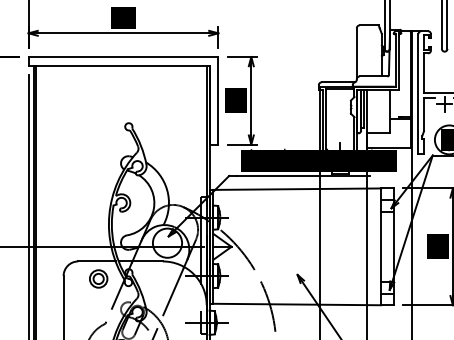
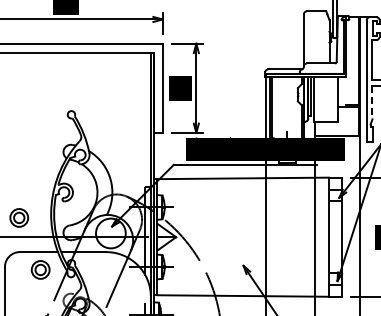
line: (424, 114) -> (372, 102), solid -> dashed
part: (77, 227) -> (19, 217), added

